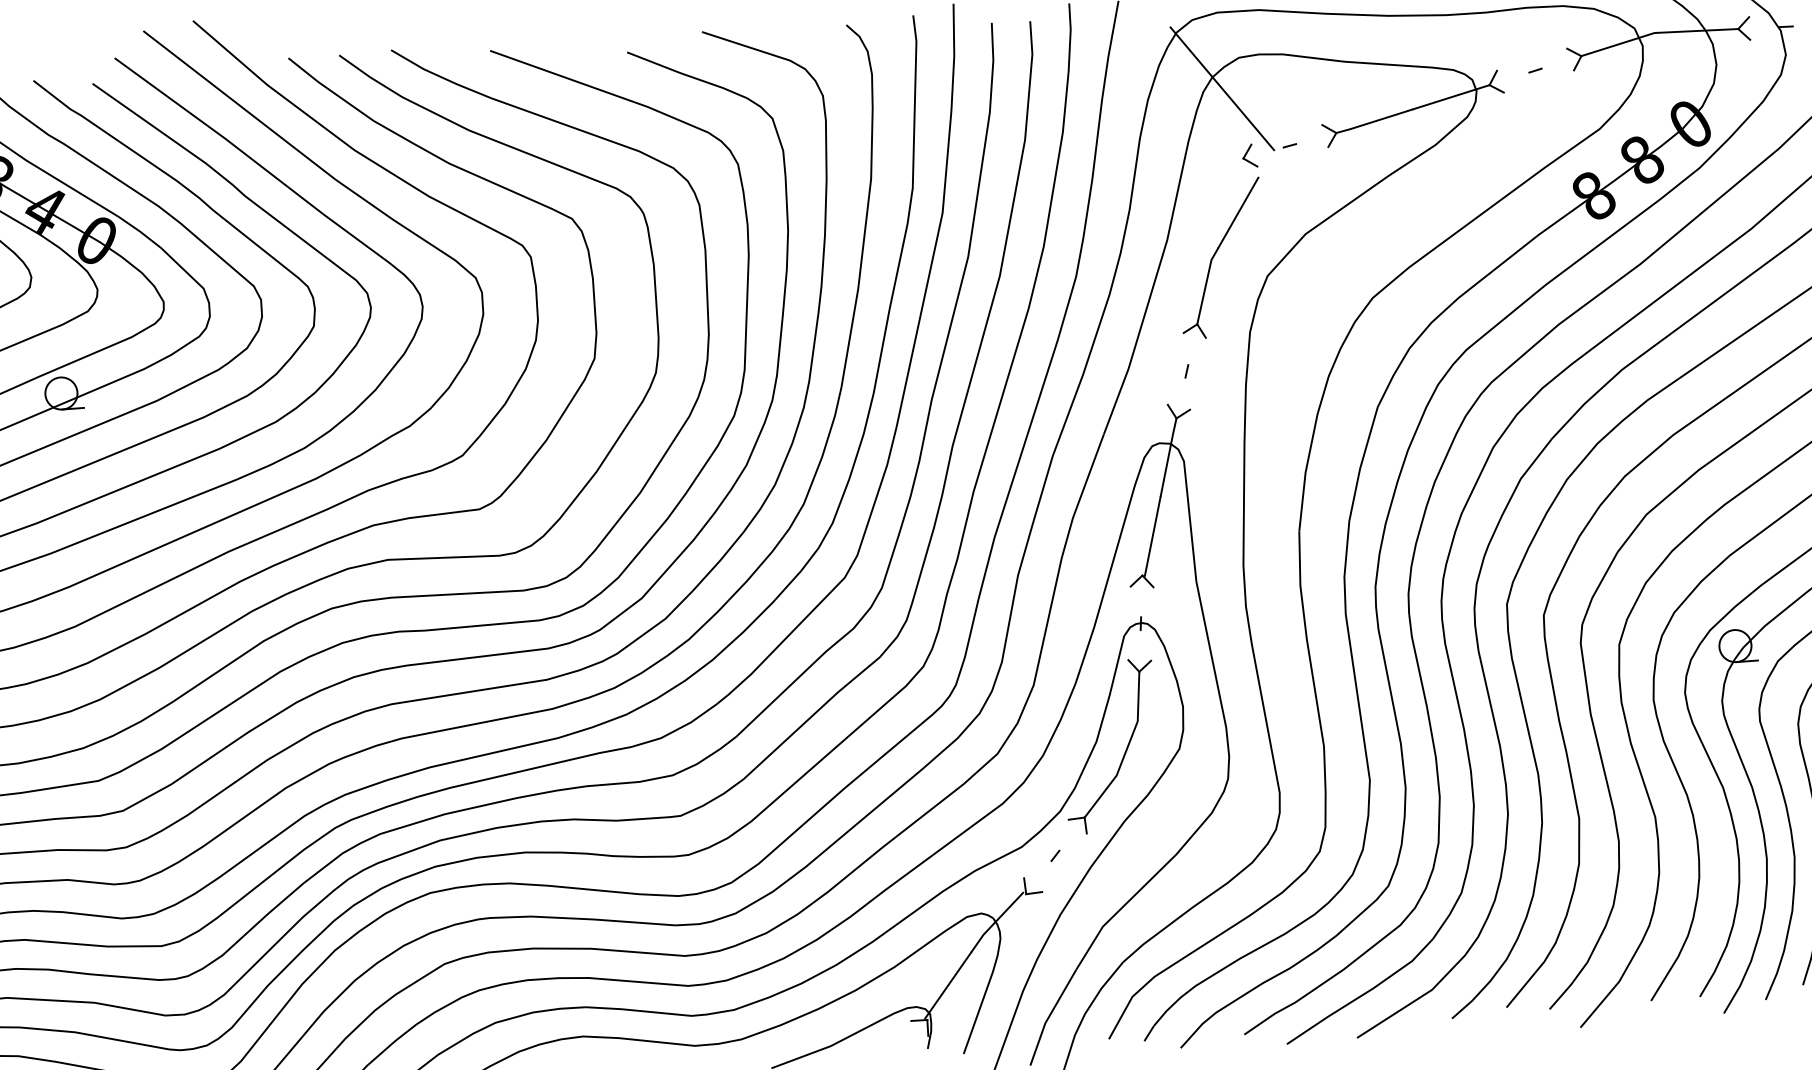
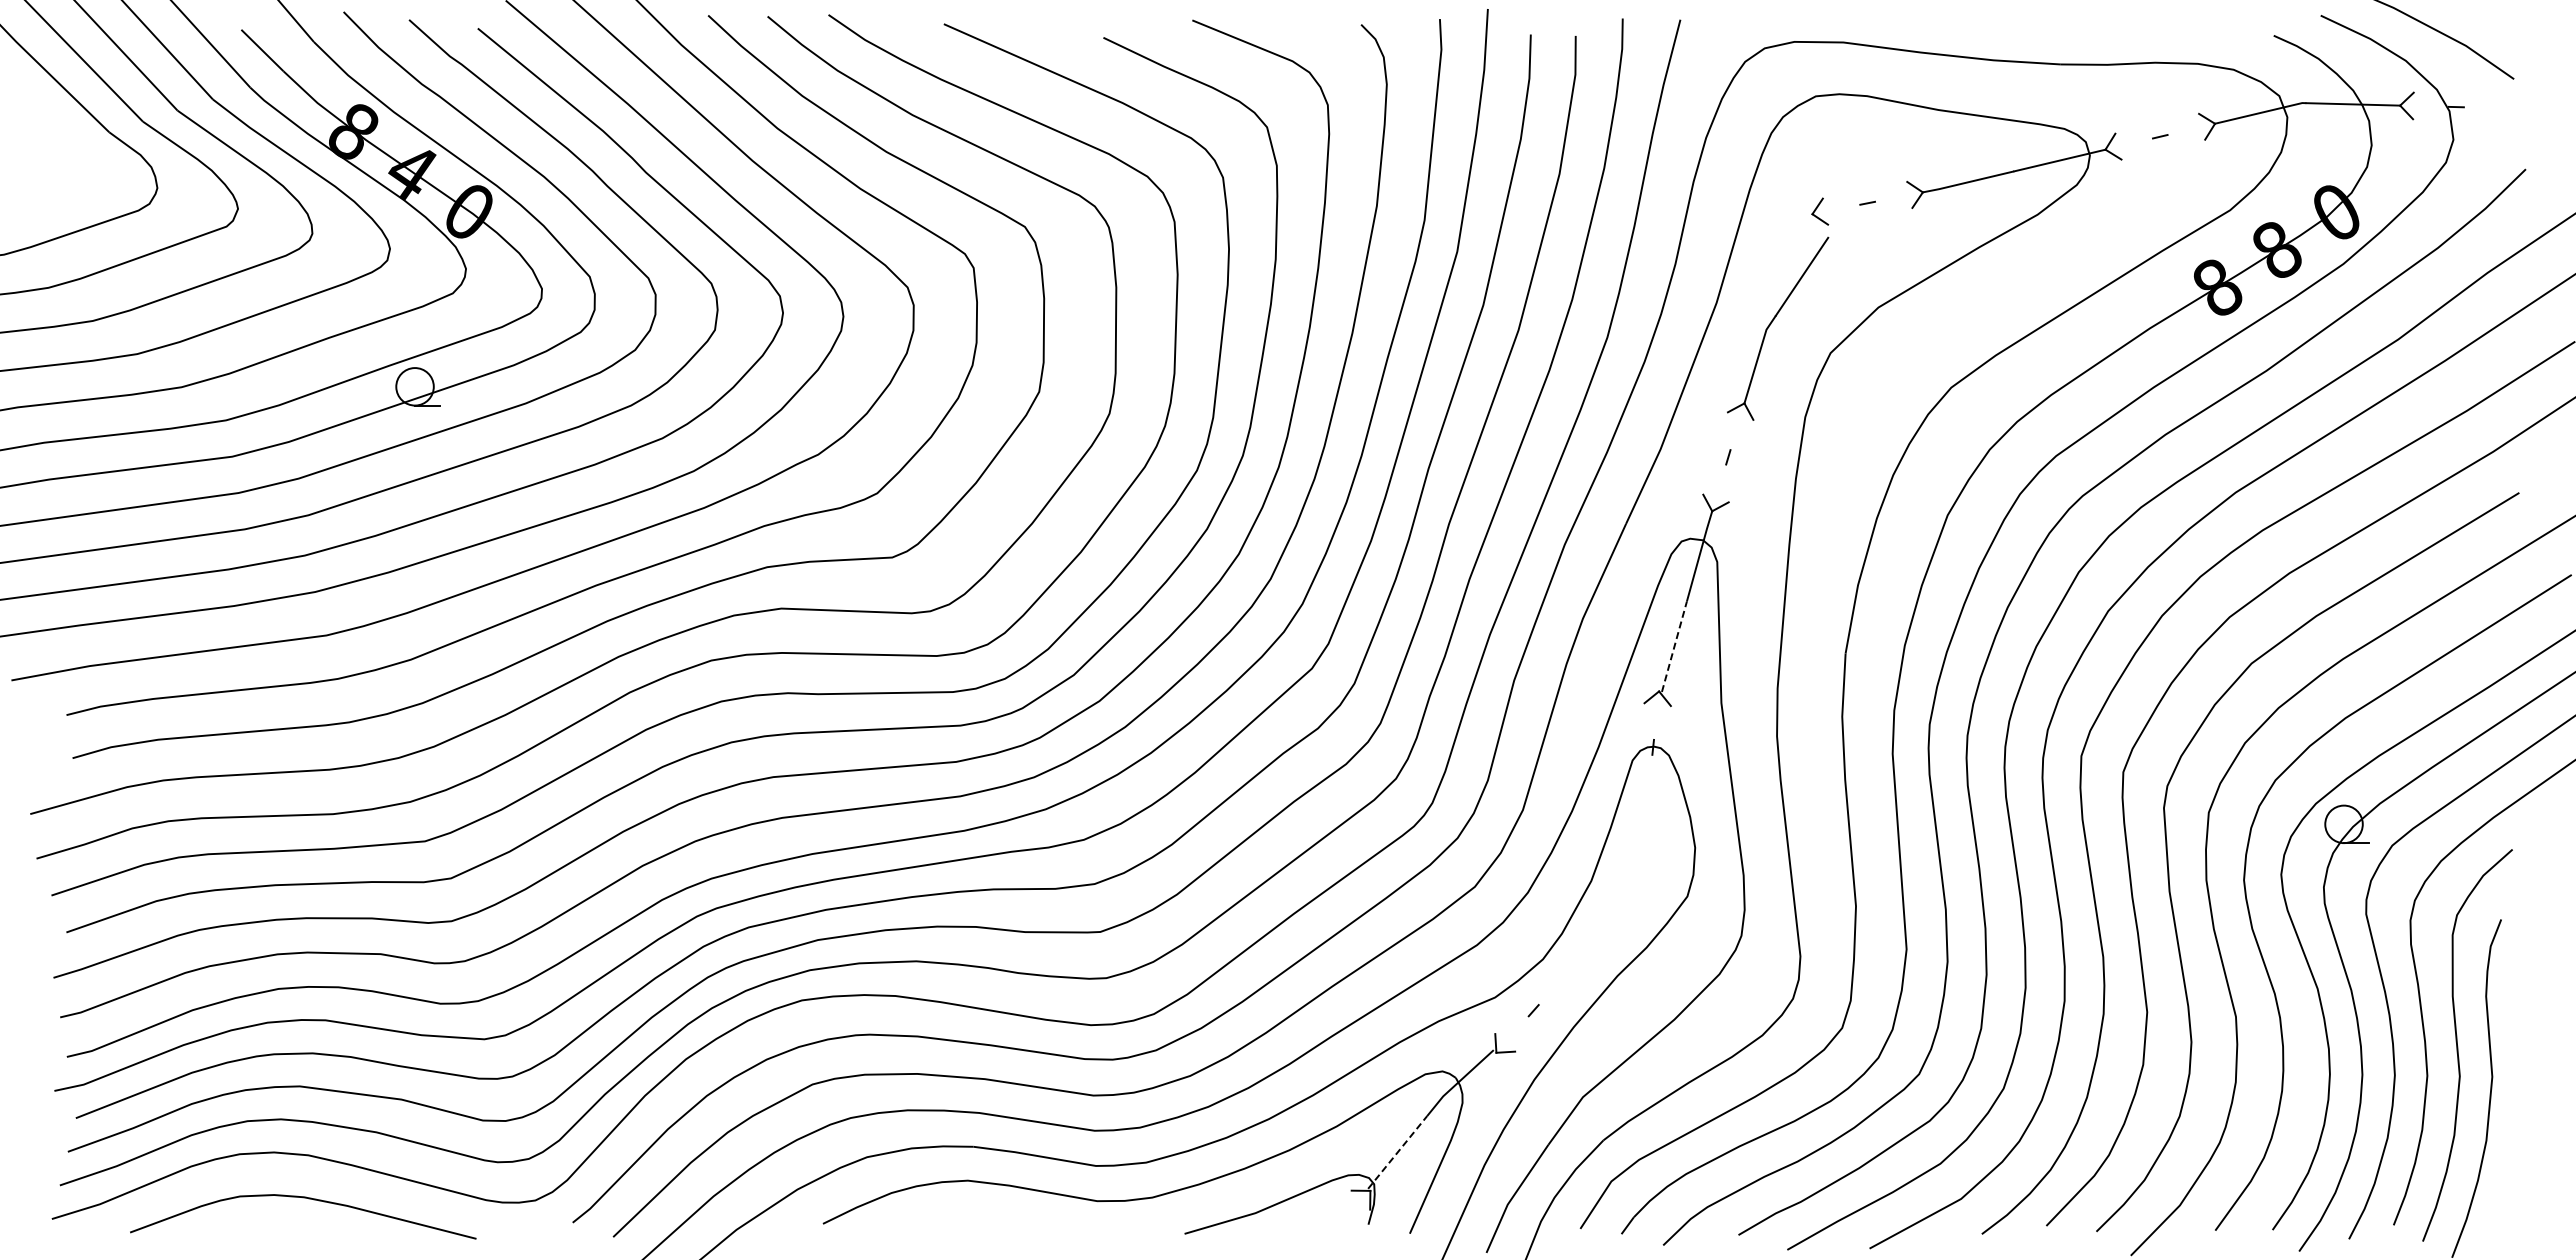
line: (1222, 89) -> (1793, 131), removed
line: (1152, 536) -> (1674, 646), solid -> dashed
part: (1124, 751) -> (1623, 895), removed
line: (948, 985) -> (1397, 1152), solid -> dashed

